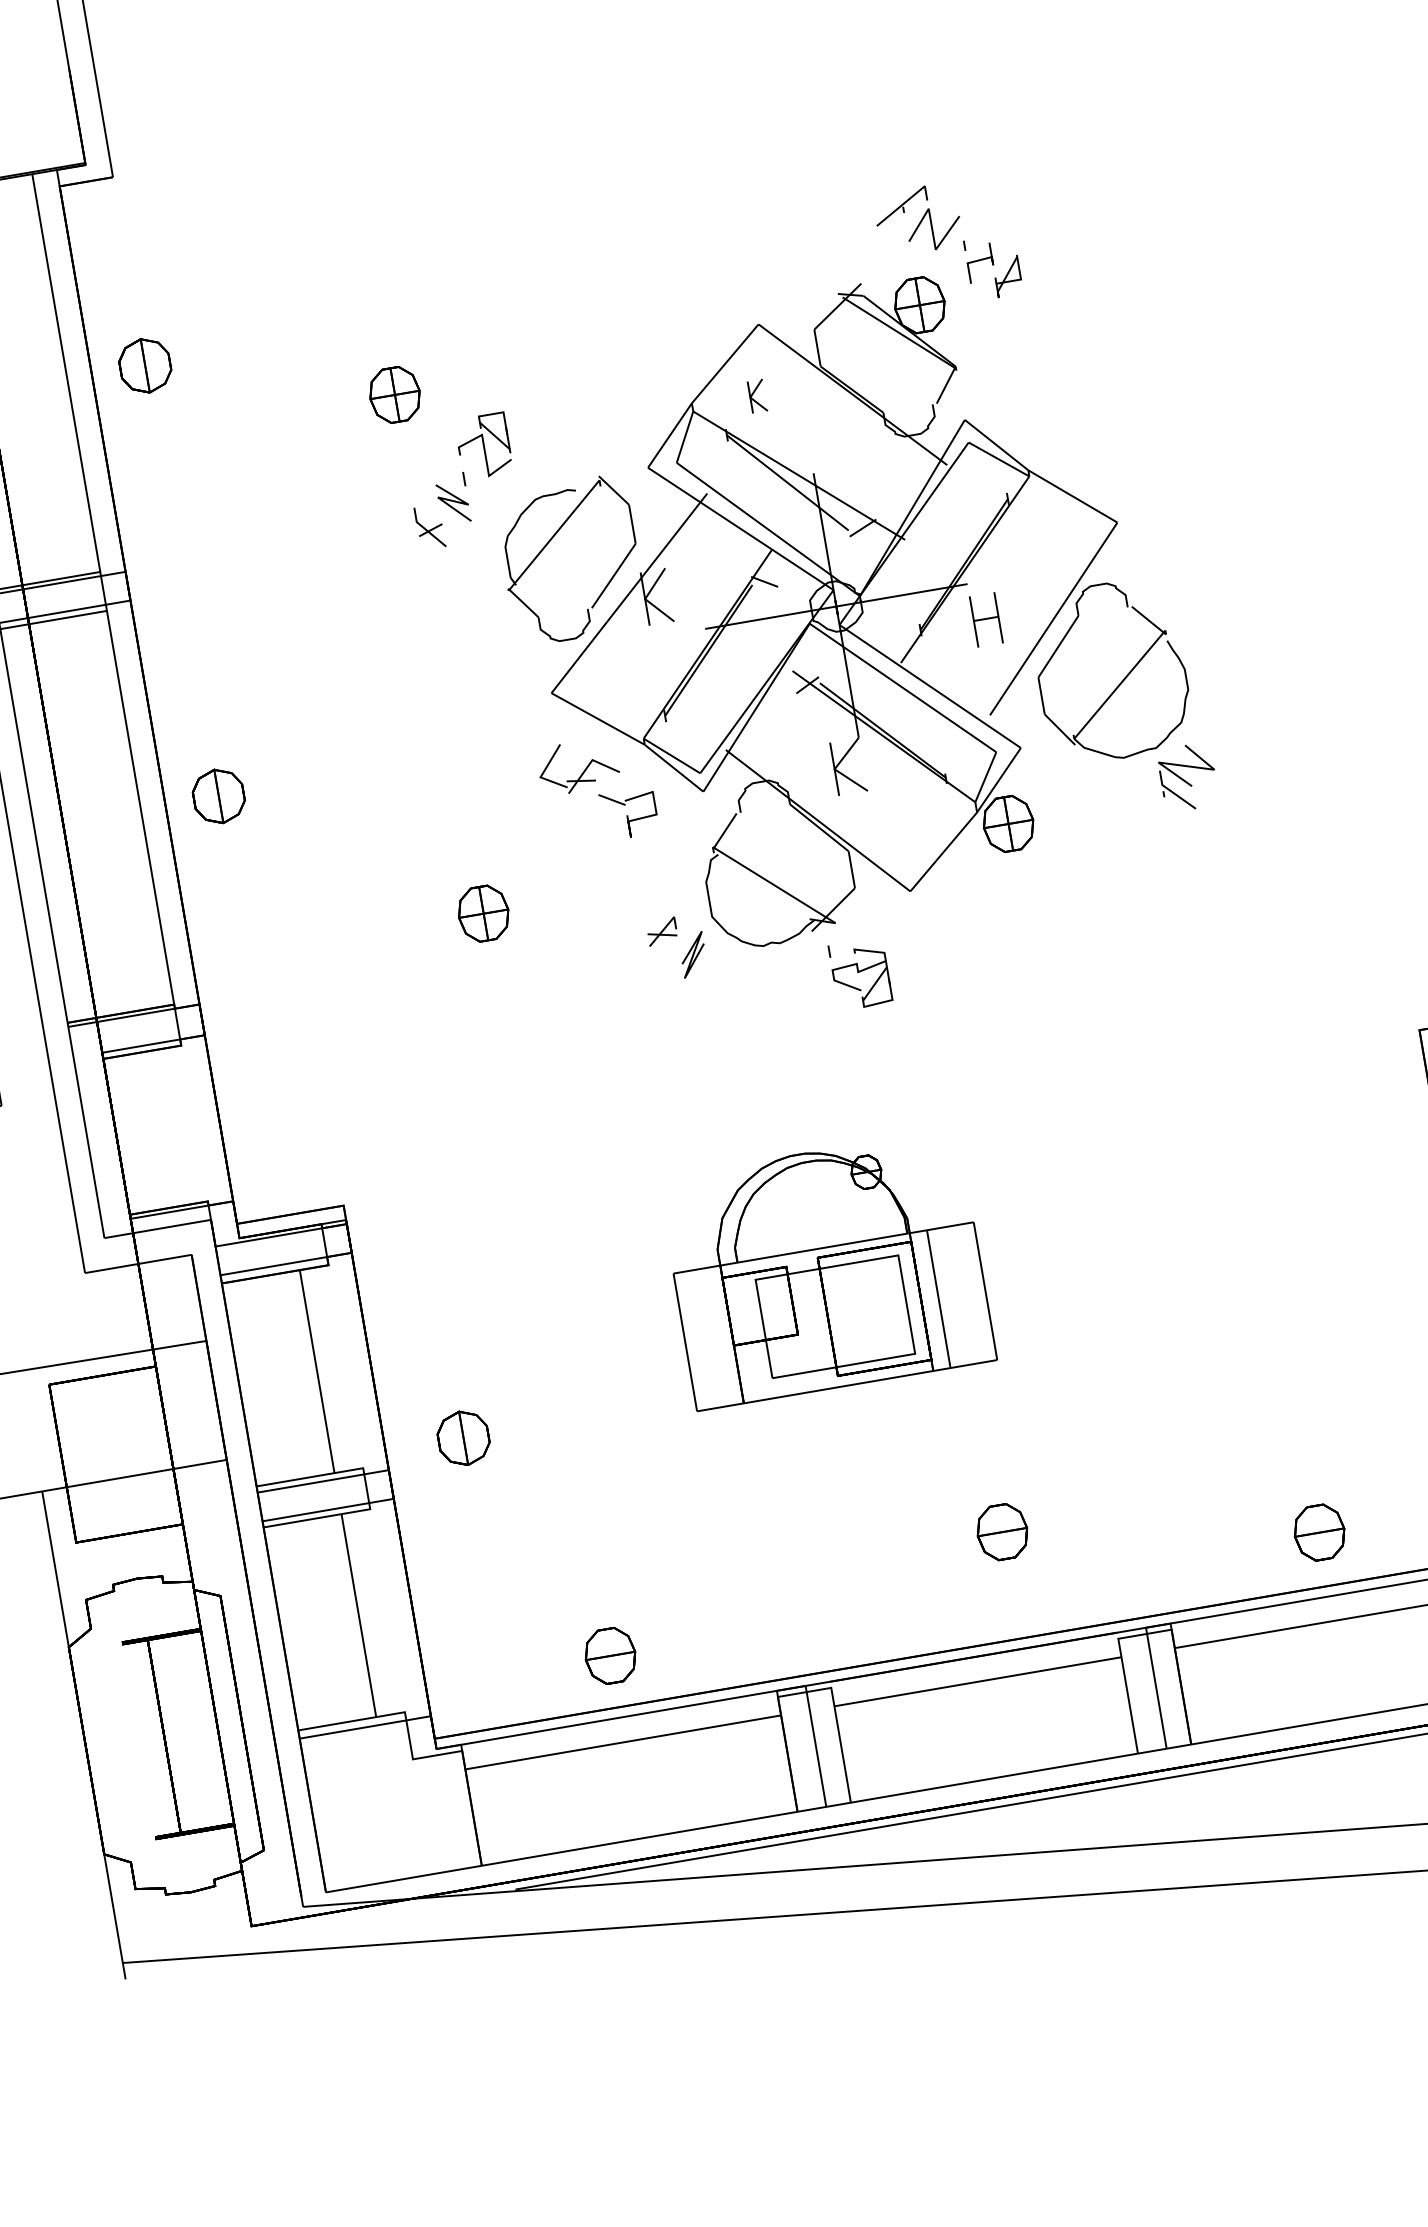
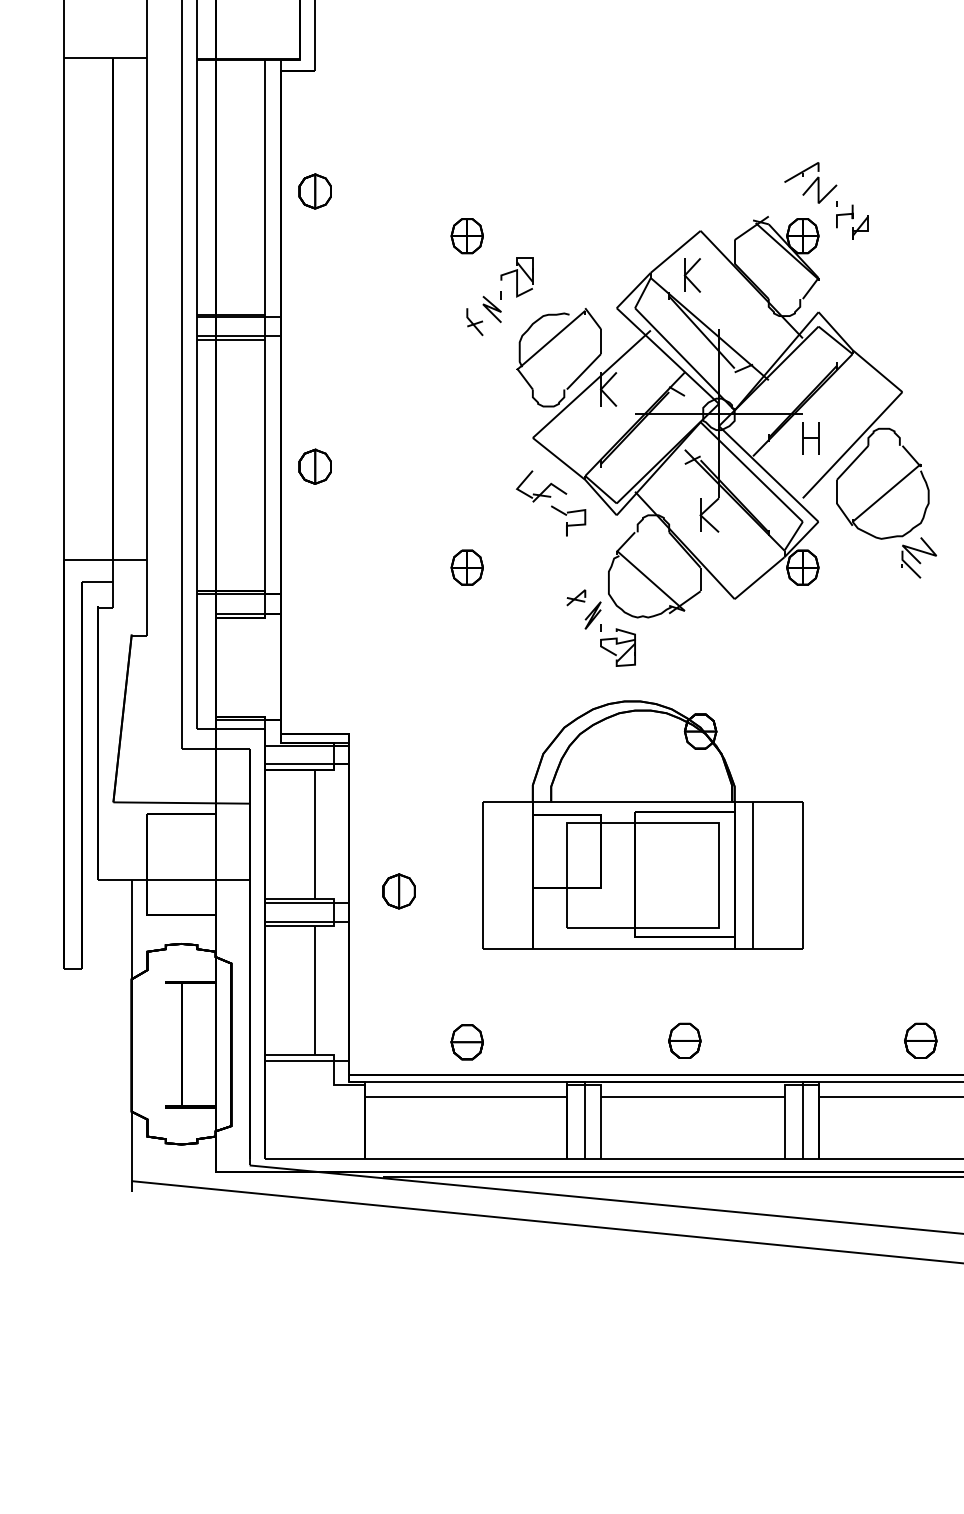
part: (756, 396) -> (691, 275), size x1.67
part: (859, 974) -> (617, 645), moved
part: (826, 1268) -> (642, 824), size x1.67
part: (1001, 1531) -> (684, 1040), moved

